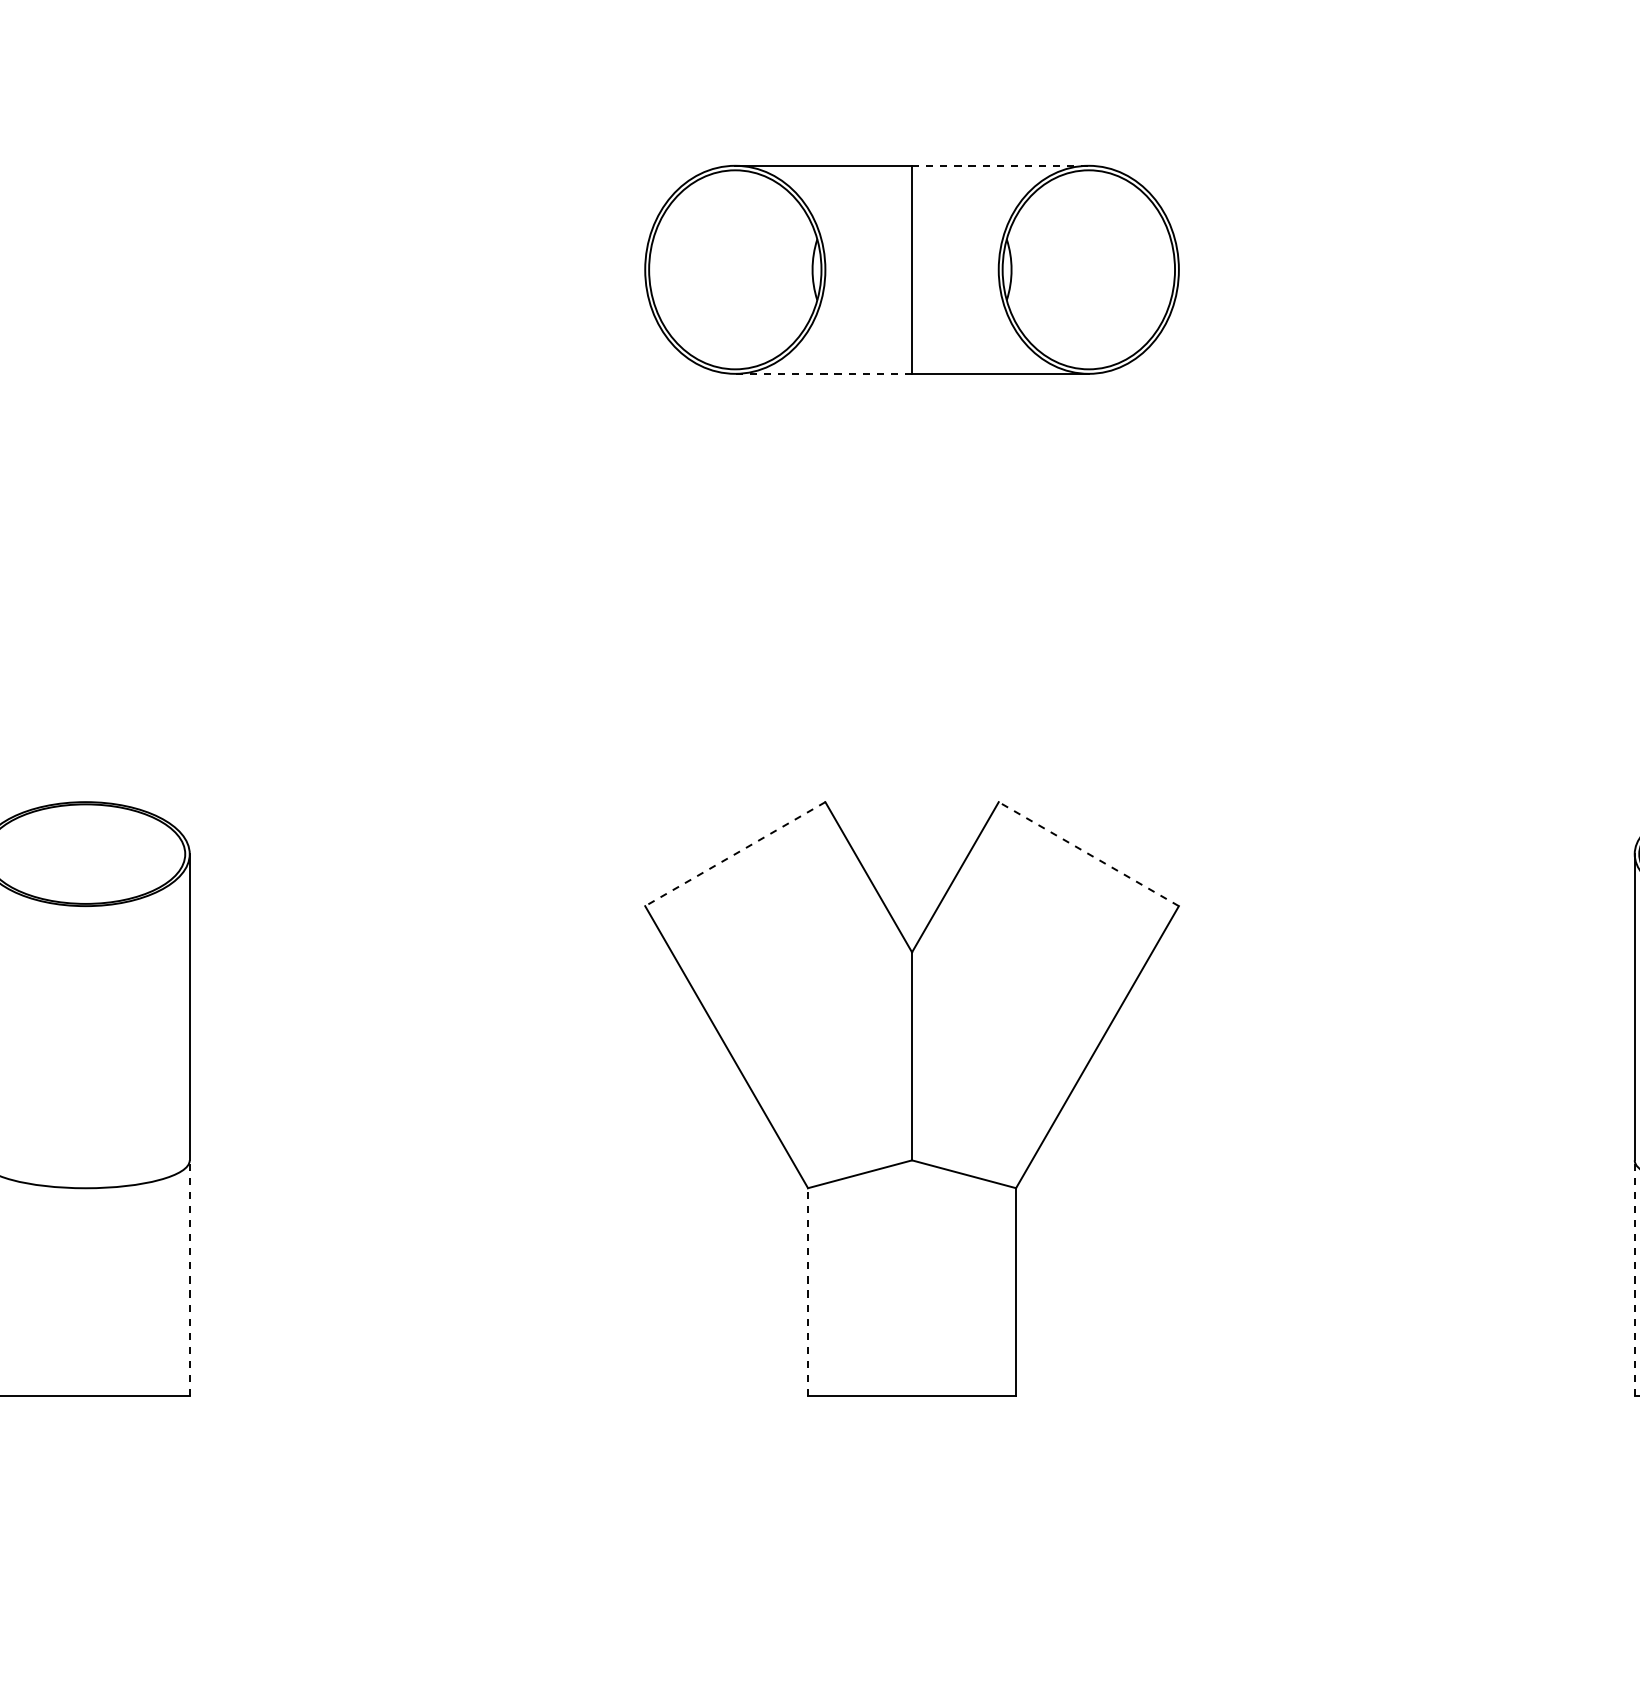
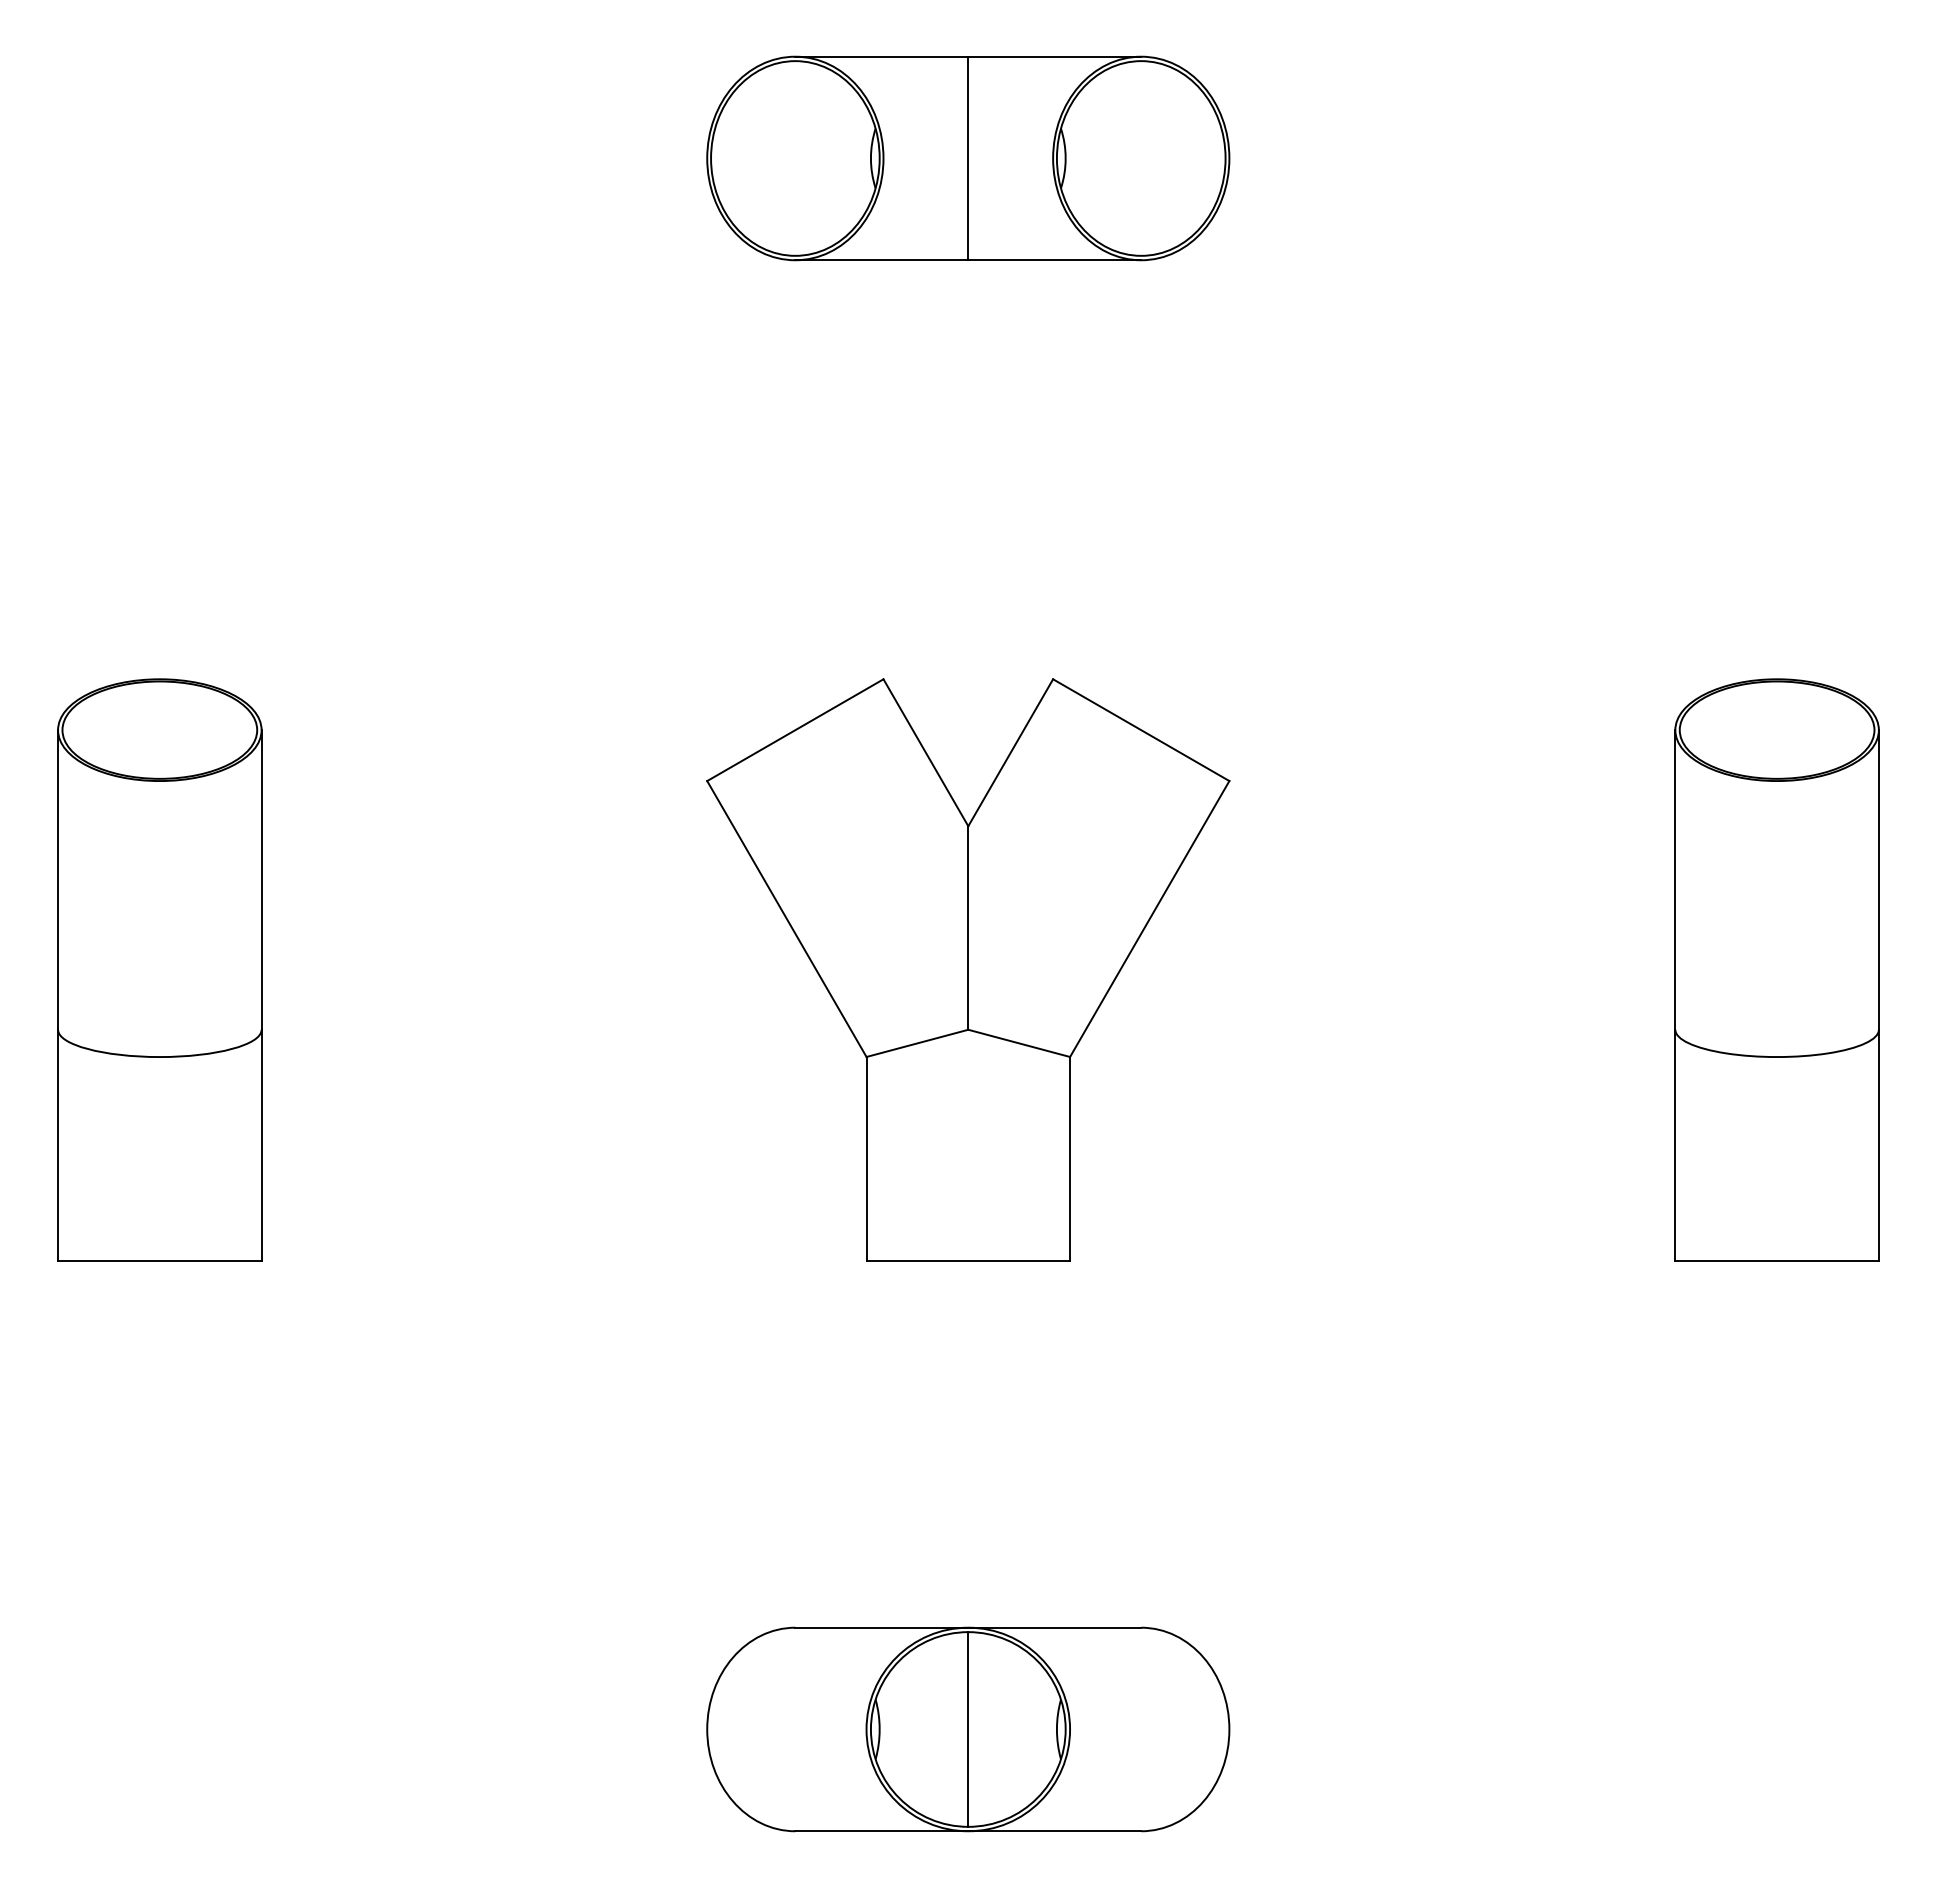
line: (1001, 165) -> (1055, 56), dashed -> solid
line: (823, 374) -> (881, 260), dashed -> solid
line: (735, 854) -> (795, 730), dashed -> solid
line: (1089, 854) -> (1141, 730), dashed -> solid
line: (189, 1277) -> (261, 1144), dashed -> solid
line: (1634, 1277) -> (1675, 1144), dashed -> solid
line: (808, 1291) -> (866, 1158), dashed -> solid

